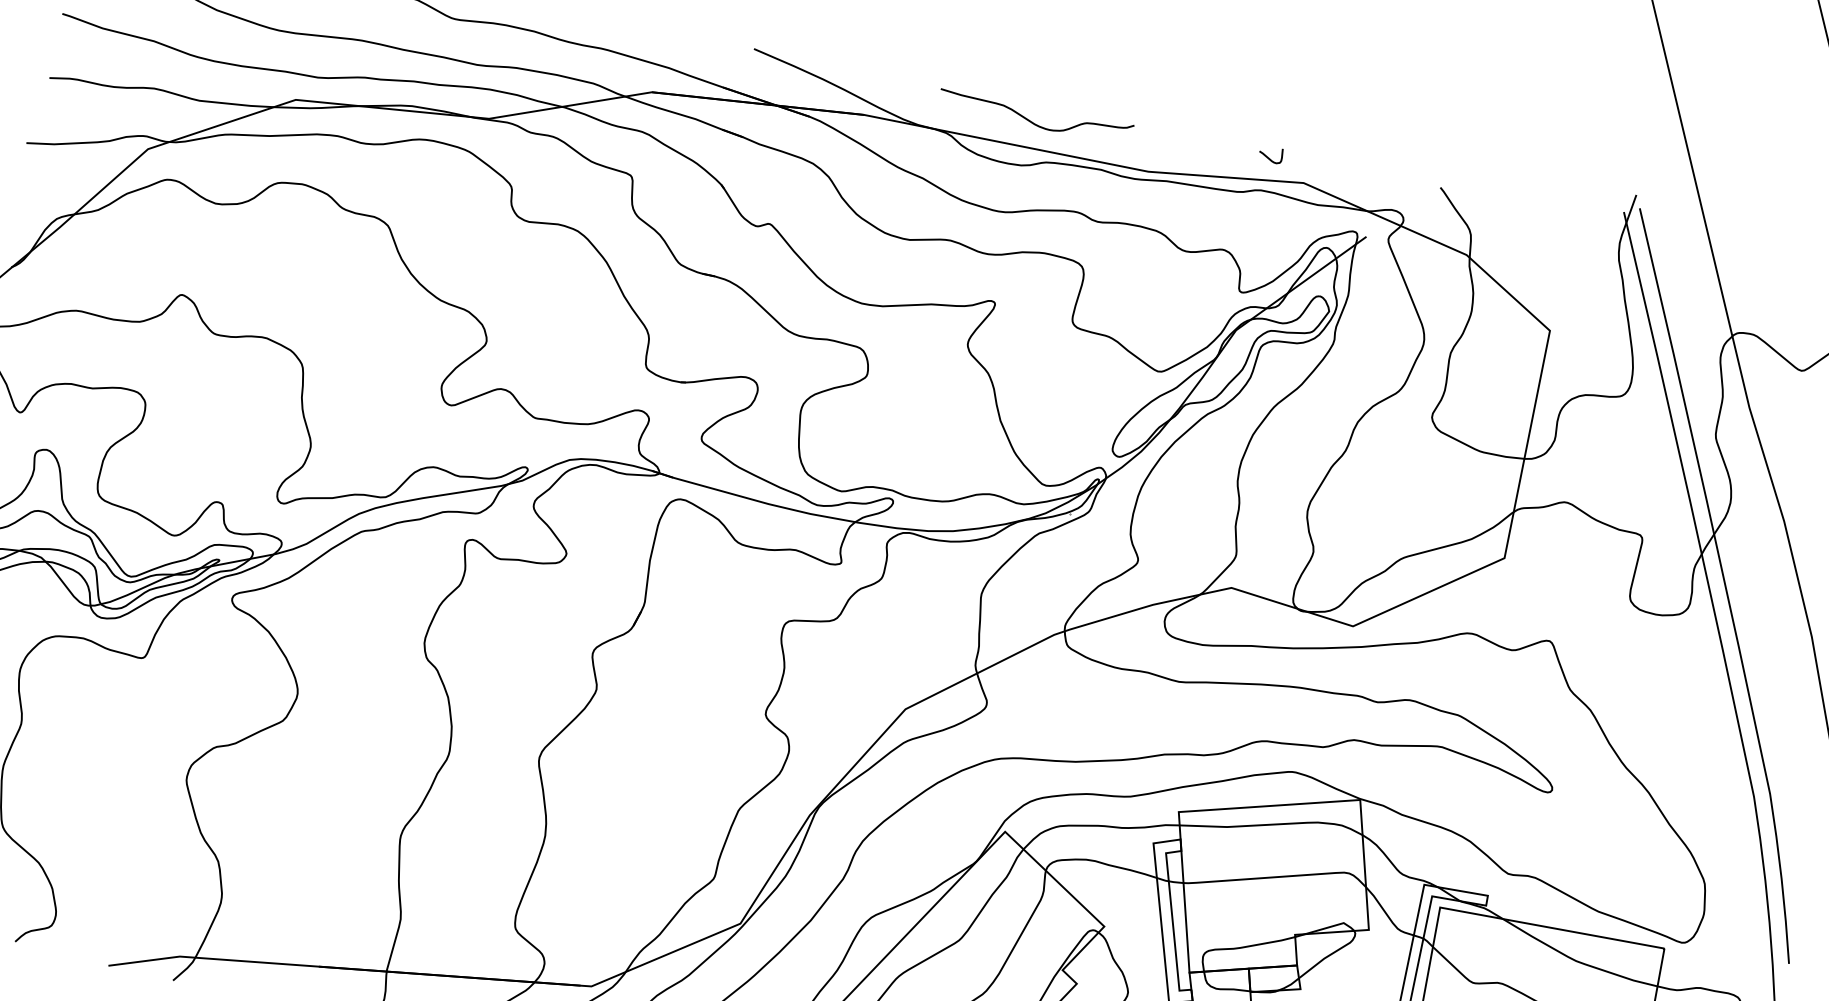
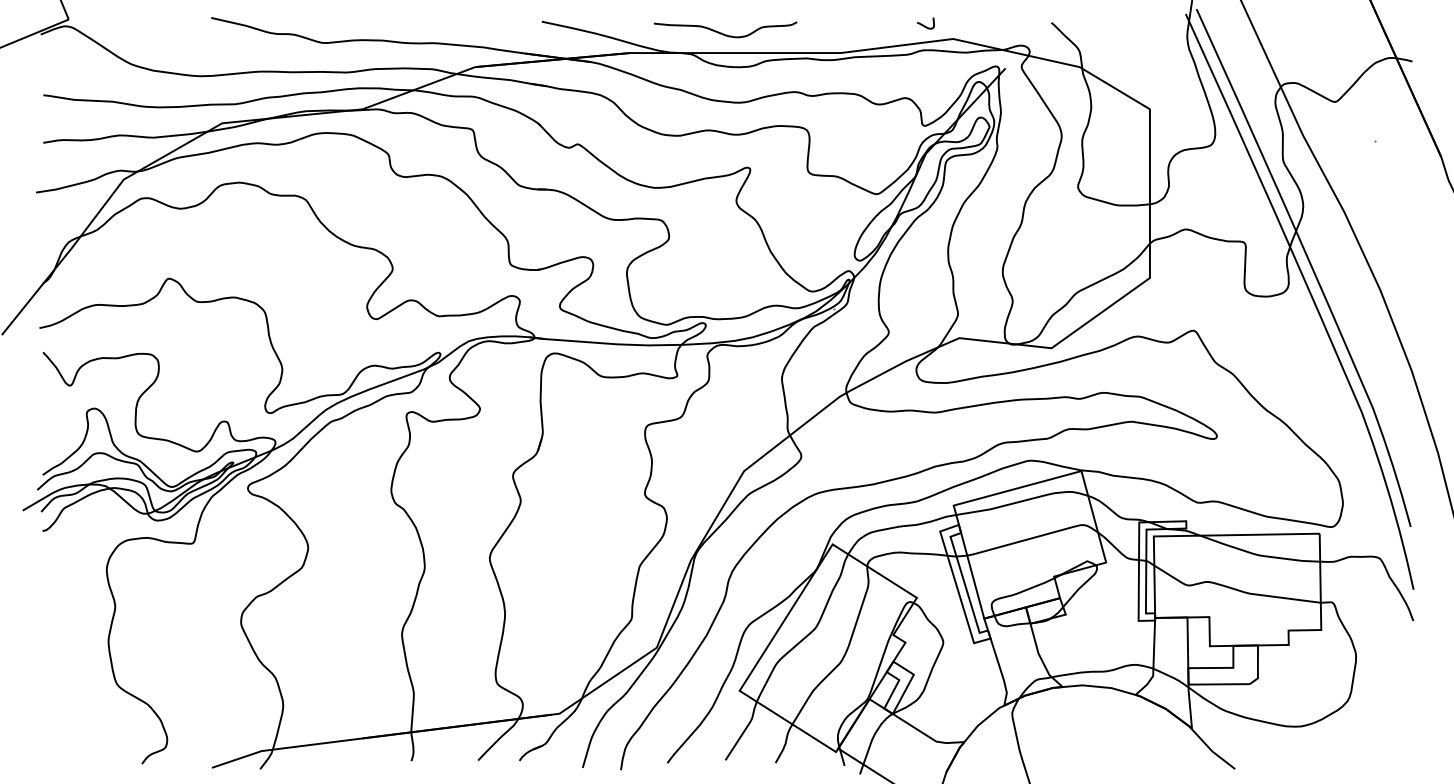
curve: (1033, 121) -> (724, 33), moved

